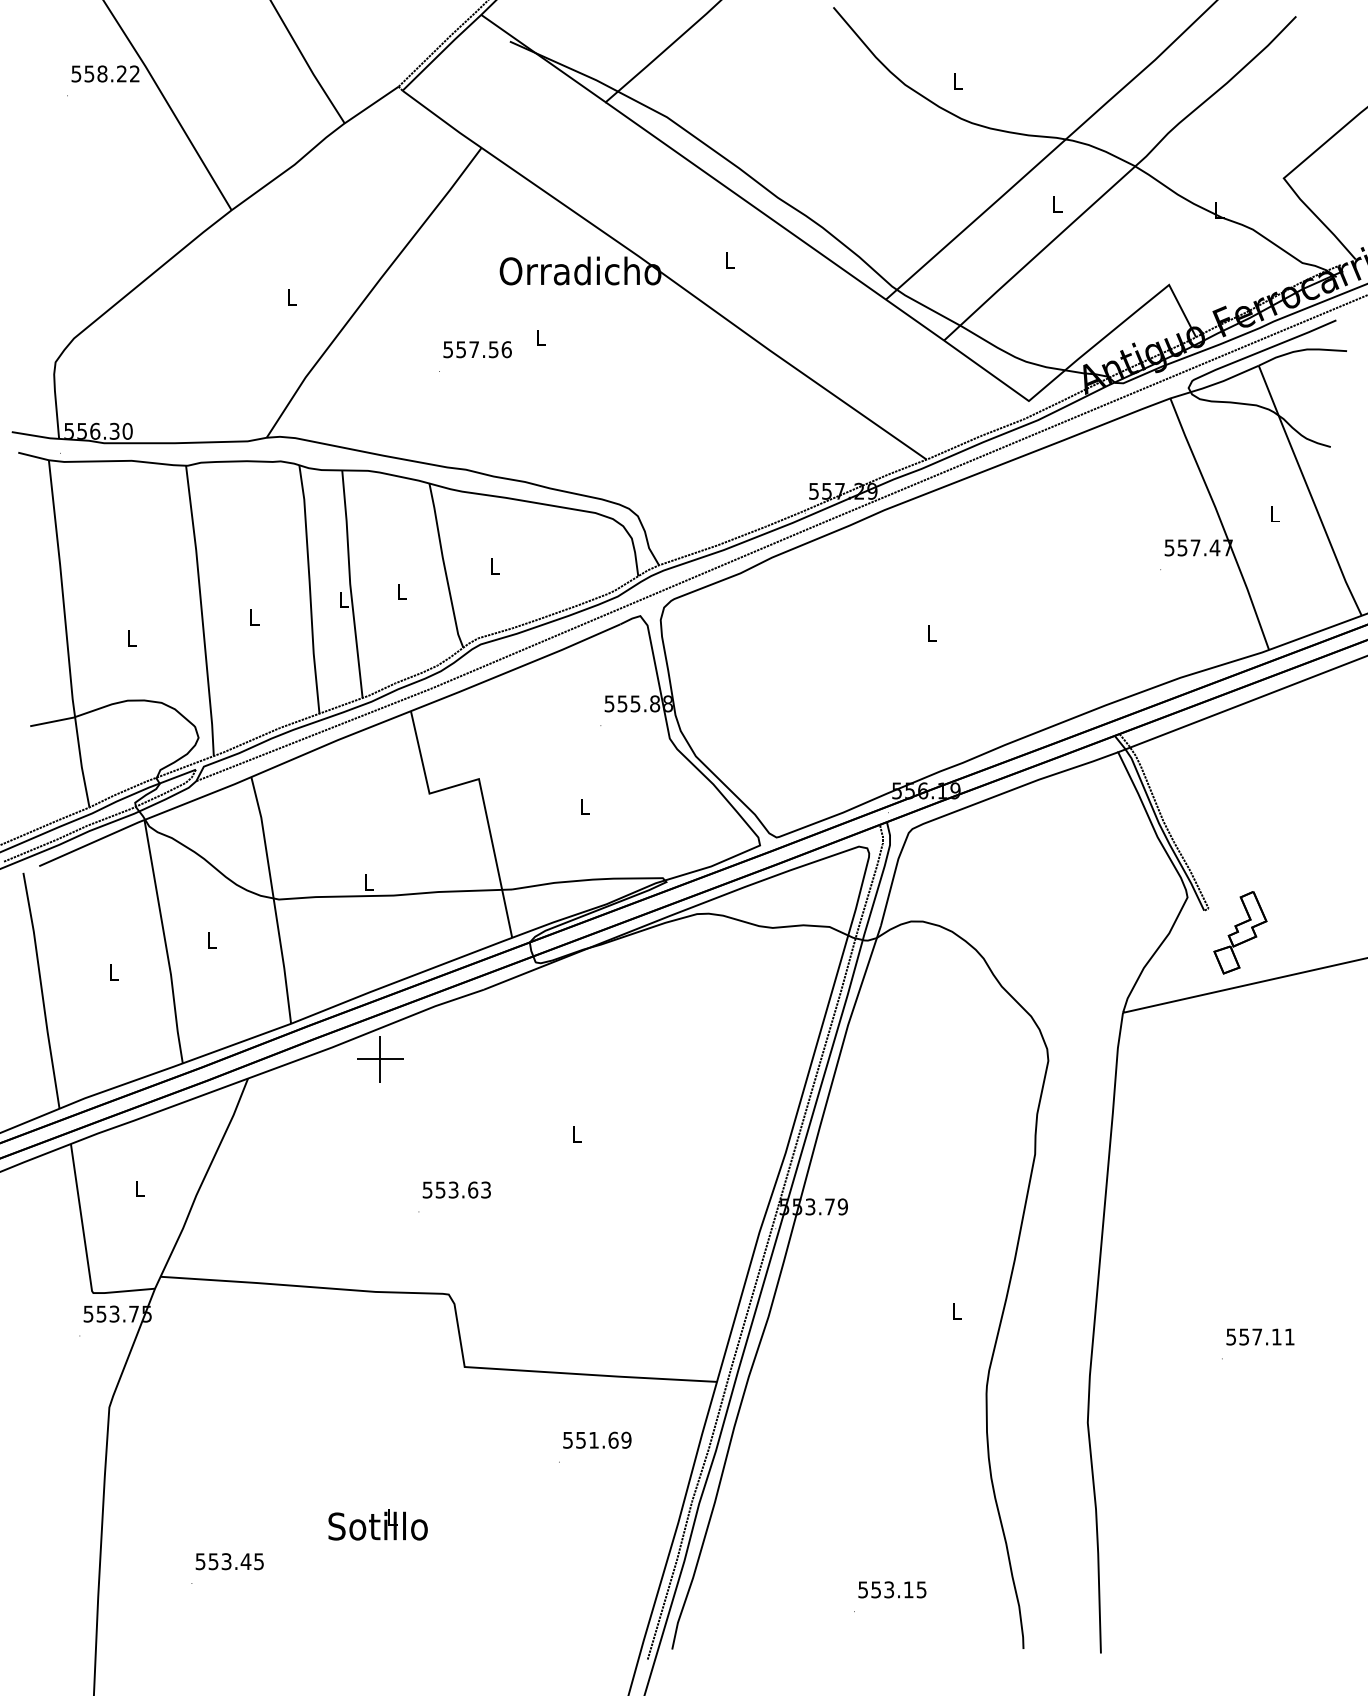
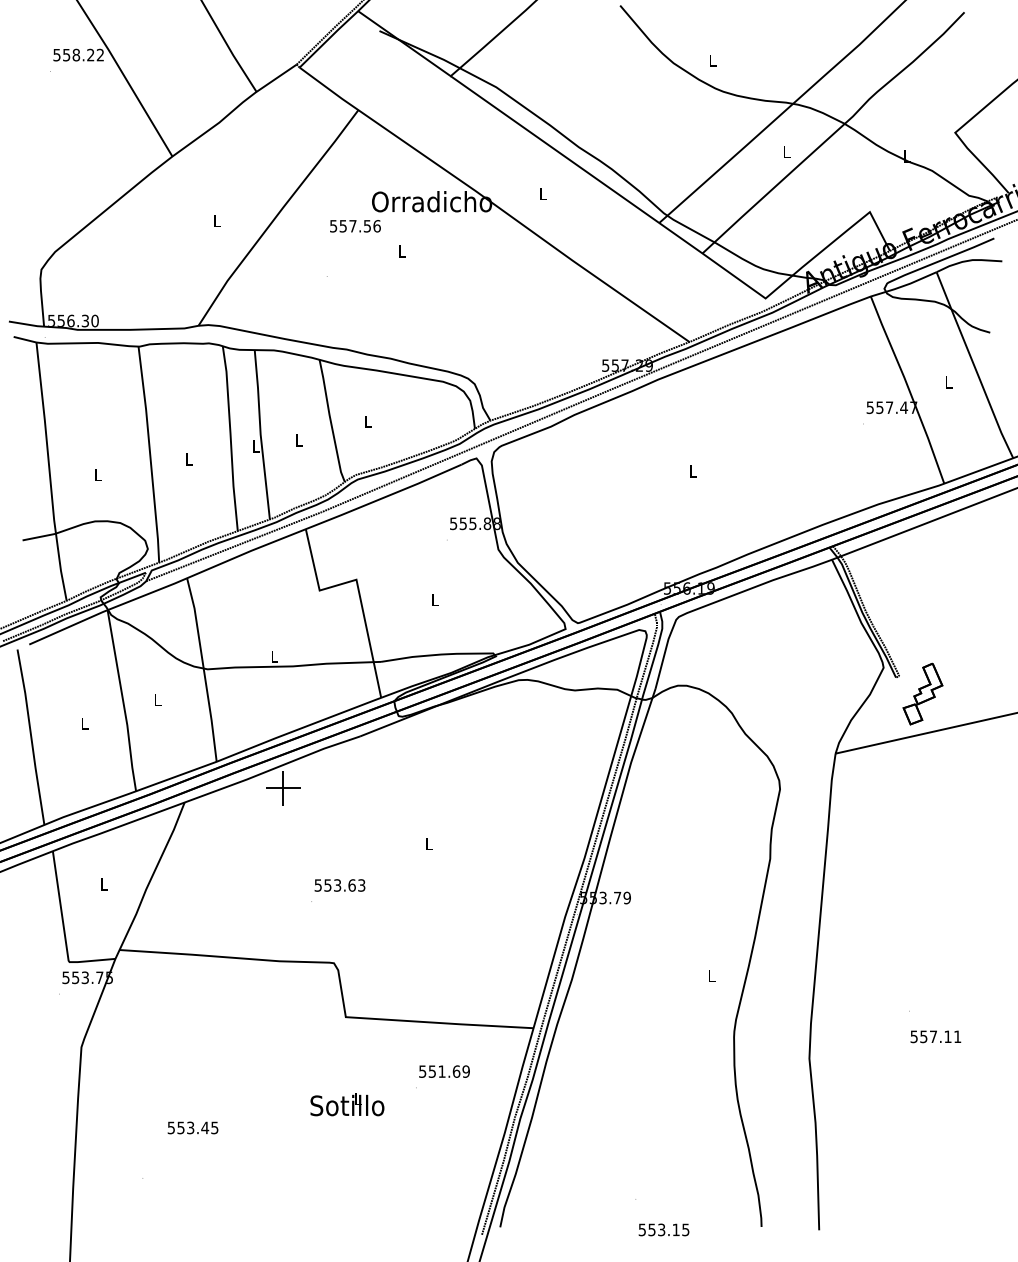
text: (477, 350) -> (355, 226), moved
text: (1259, 1336) -> (935, 1036), moved
text: (378, 1524) -> (347, 1104), moved
text: (229, 1561) -> (192, 1127), moved
text: (891, 1589) -> (663, 1229), moved

